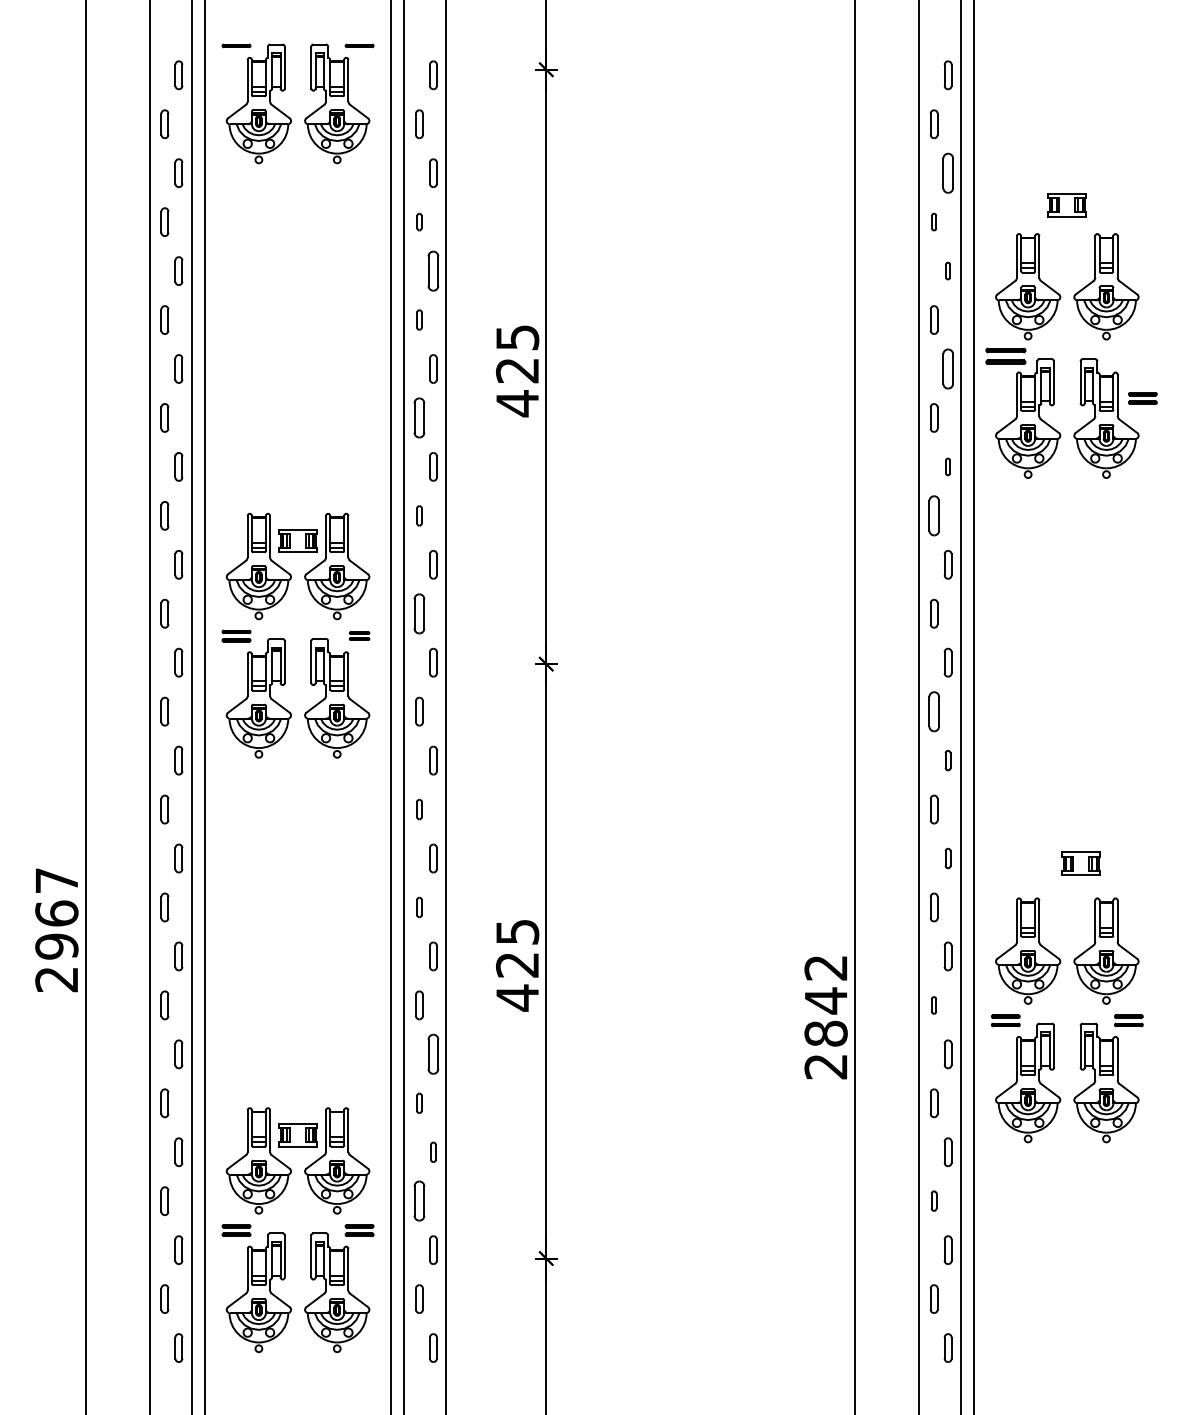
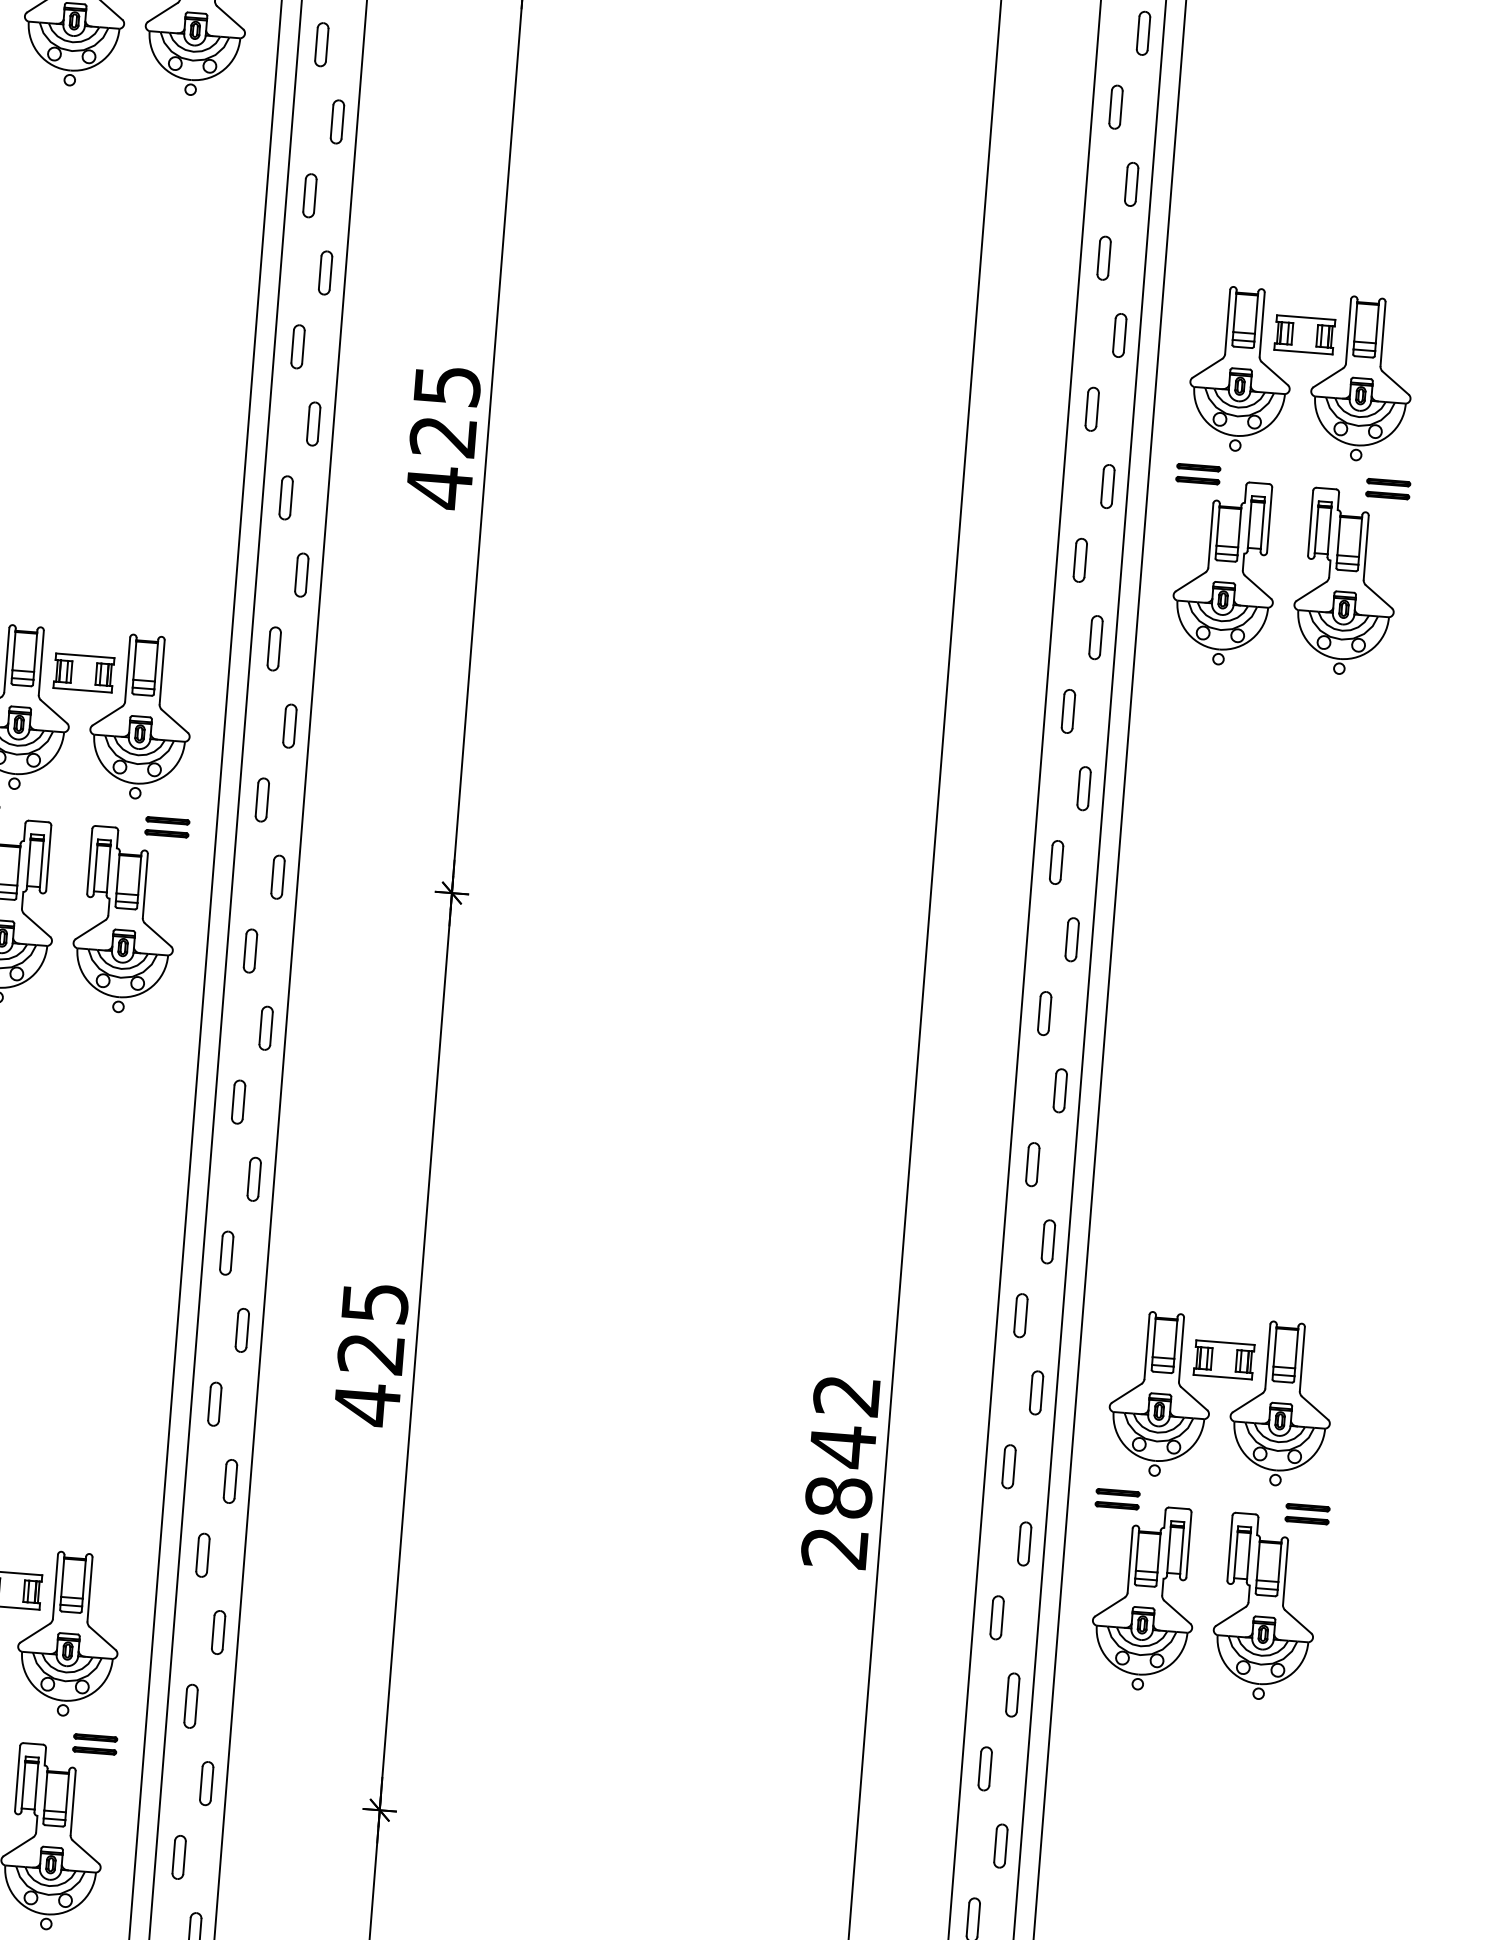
part: (947, 172) -> (1130, 183), size x0.71
part: (1066, 205) -> (1303, 335), moved
part: (419, 221) -> (310, 194), size x1.67
part: (933, 221) -> (1103, 257), size x1.67
part: (433, 270) -> (325, 272), size x0.71
part: (947, 270) -> (1118, 334), size x1.67
part: (419, 319) -> (298, 345), size x1.43
part: (1005, 356) -> (1197, 474), size x0.71
part: (947, 368) -> (1106, 485), size x0.71
part: (1142, 398) -> (1387, 489), moved
part: (419, 417) -> (286, 497), size x0.71
part: (947, 466) -> (1095, 636), size x1.67
part: (419, 515) -> (274, 648), size x1.43
part: (933, 515) -> (1067, 710), size x0.71
part: (419, 613) -> (262, 799), size x0.71
part: (359, 635) -> (167, 826), size x1.43
part: (933, 711) -> (1043, 1013), size x0.71
part: (947, 760) -> (1059, 1090), size x1.43
part: (419, 809) -> (238, 1102), size x1.43
part: (947, 858) -> (1047, 1241), size x1.43
part: (1080, 863) -> (1222, 1359), moved
part: (419, 907) -> (226, 1253), size x1.43
part: (933, 1005) -> (1007, 1466), size x1.67
part: (433, 1054) -> (230, 1481), size x0.71
part: (419, 1103) -> (203, 1555), size x1.43
part: (433, 1152) -> (218, 1632), size x1.43
part: (933, 1200) -> (984, 1767), size x1.43
part: (419, 1201) -> (191, 1706), size x0.71

